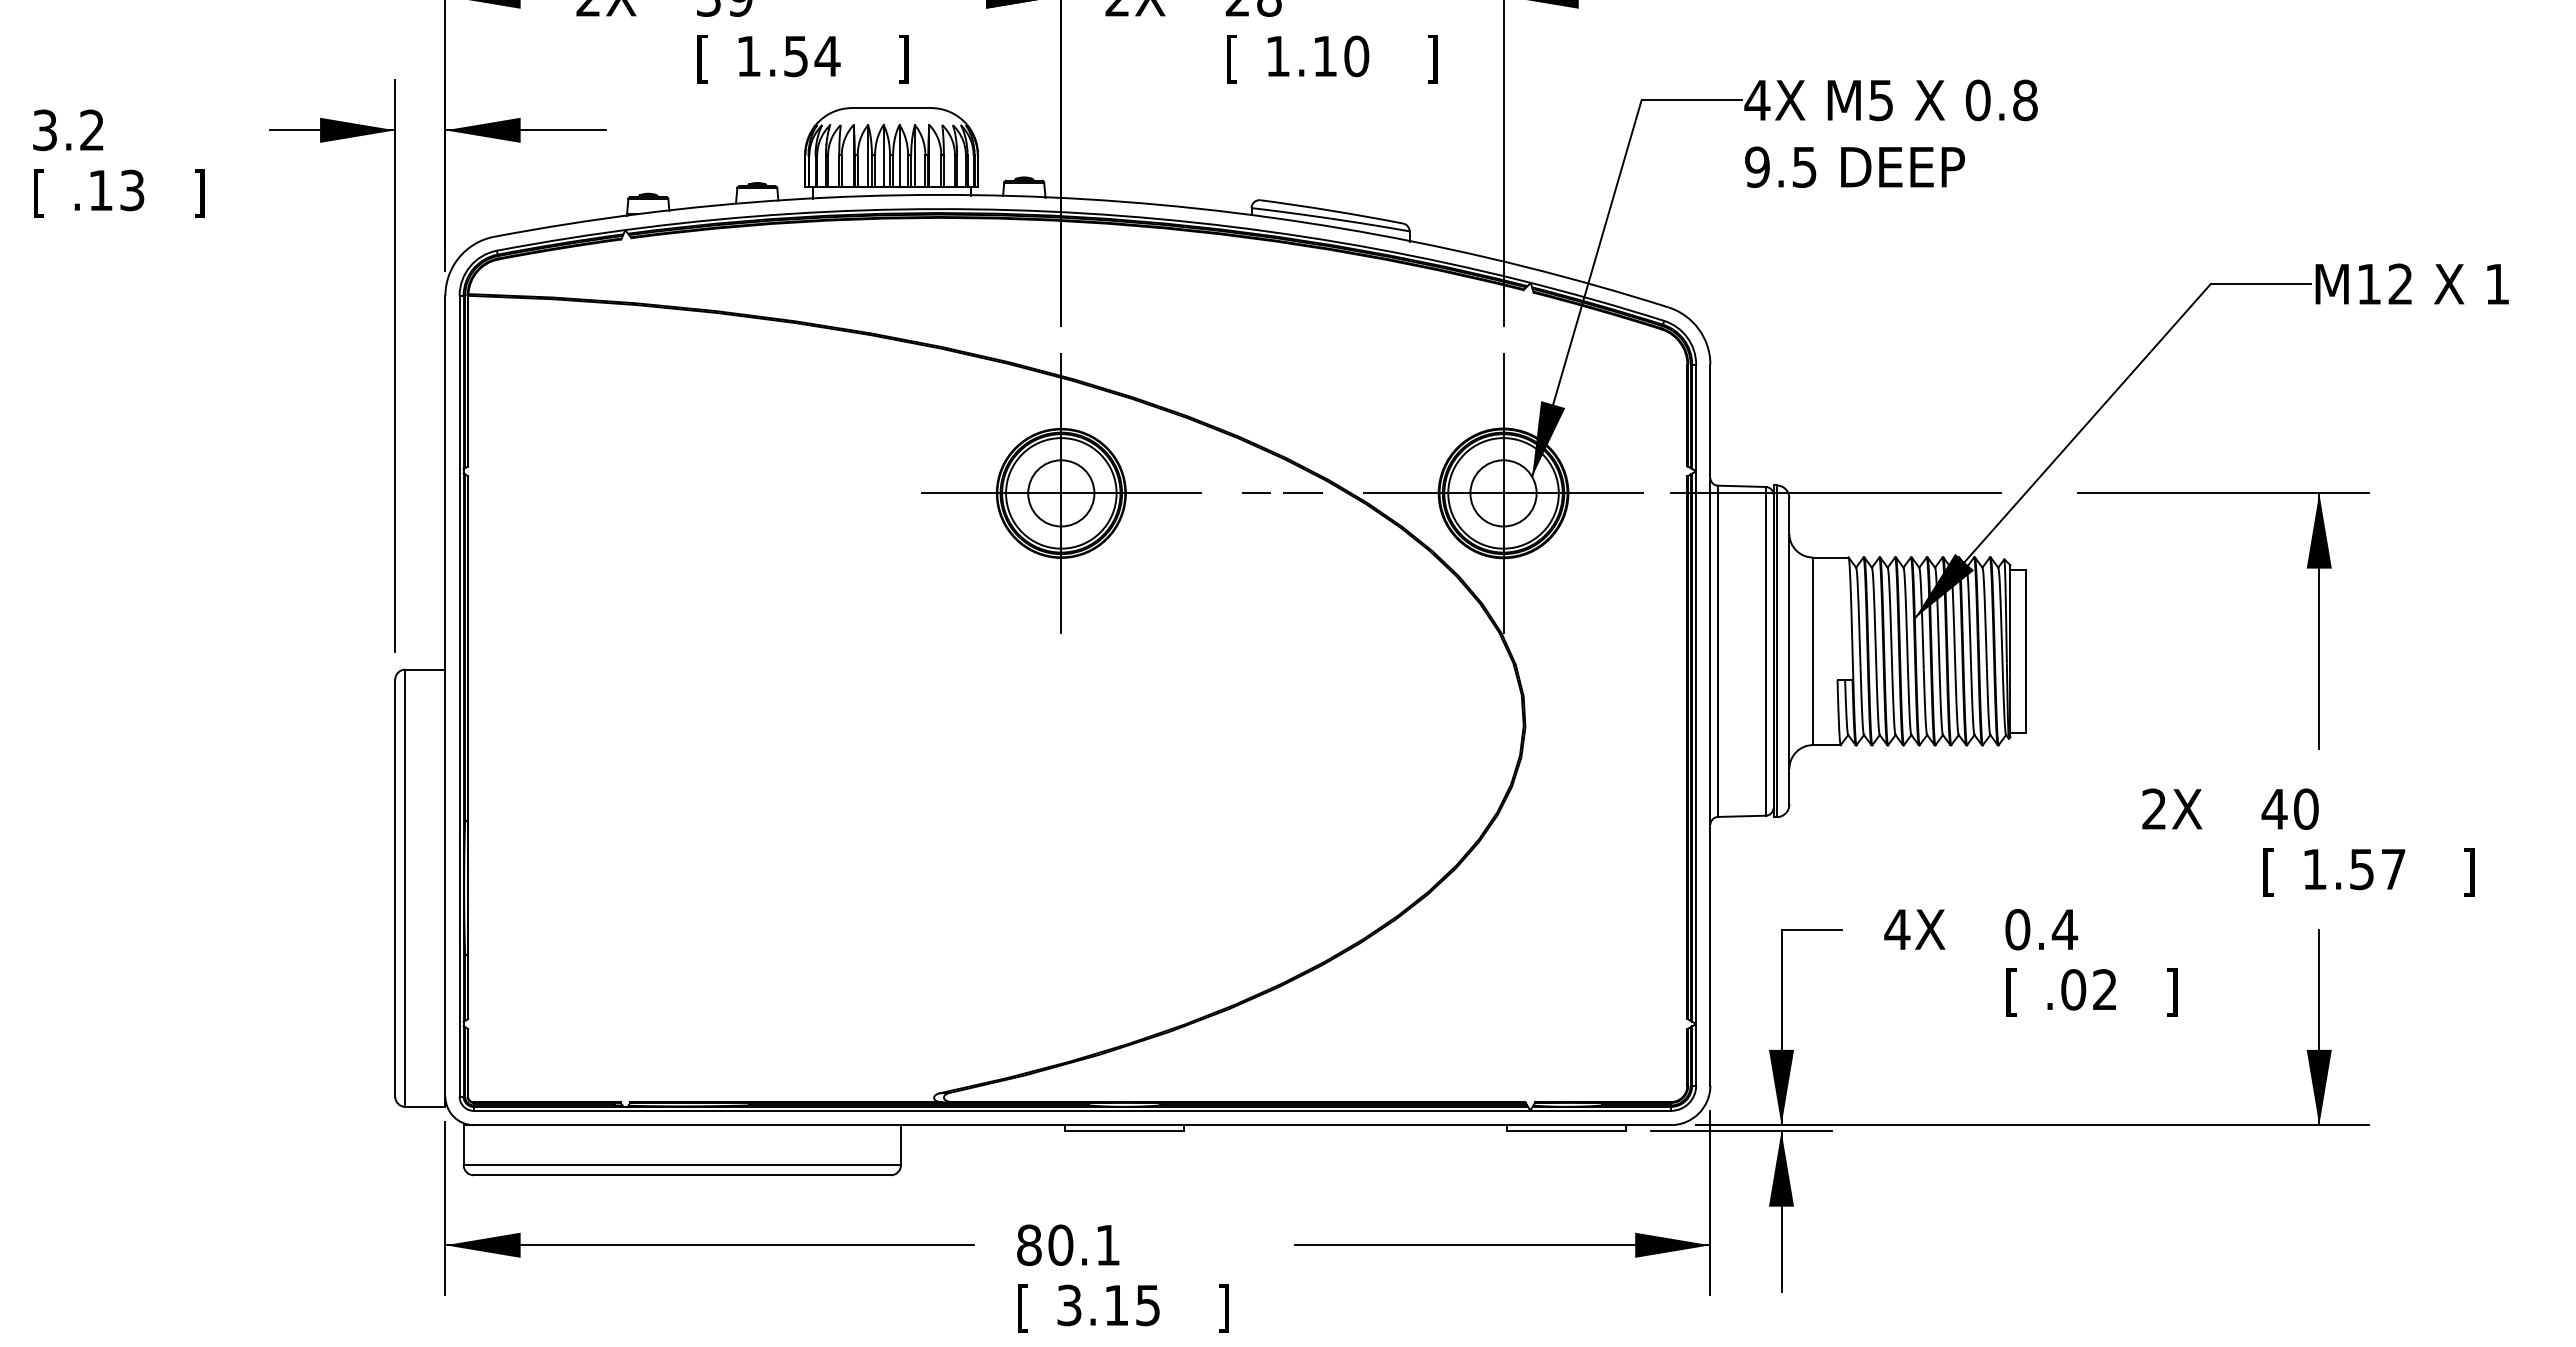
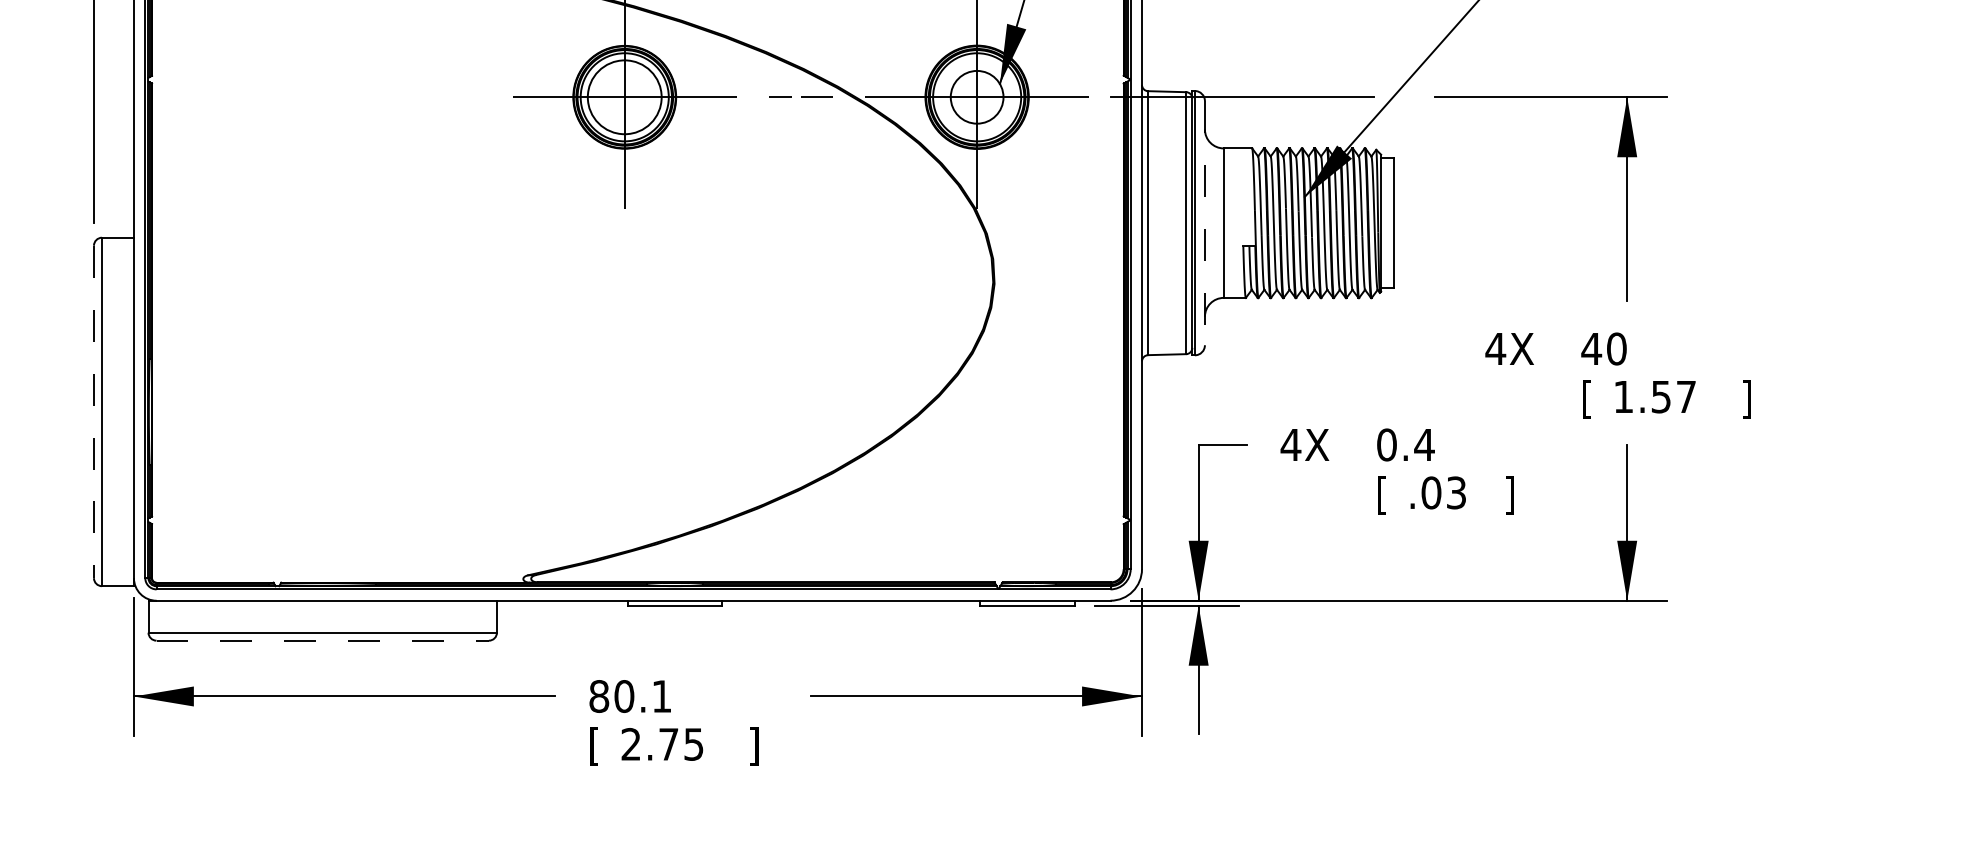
circle: (1061, 493) -> (624, 97), size x1.4
line: (1789, 651) -> (1205, 223), solid -> dashed
text: (2154, 808) -> (1495, 348), 2X -> 4X
line: (395, 888) -> (94, 412), solid -> dashed
text: (2104, 989) -> (1456, 492), .02 -> .03
line: (682, 1175) -> (322, 640), solid -> dashed
text: (1092, 1305) -> (649, 744), 3.15 -> 2.75

